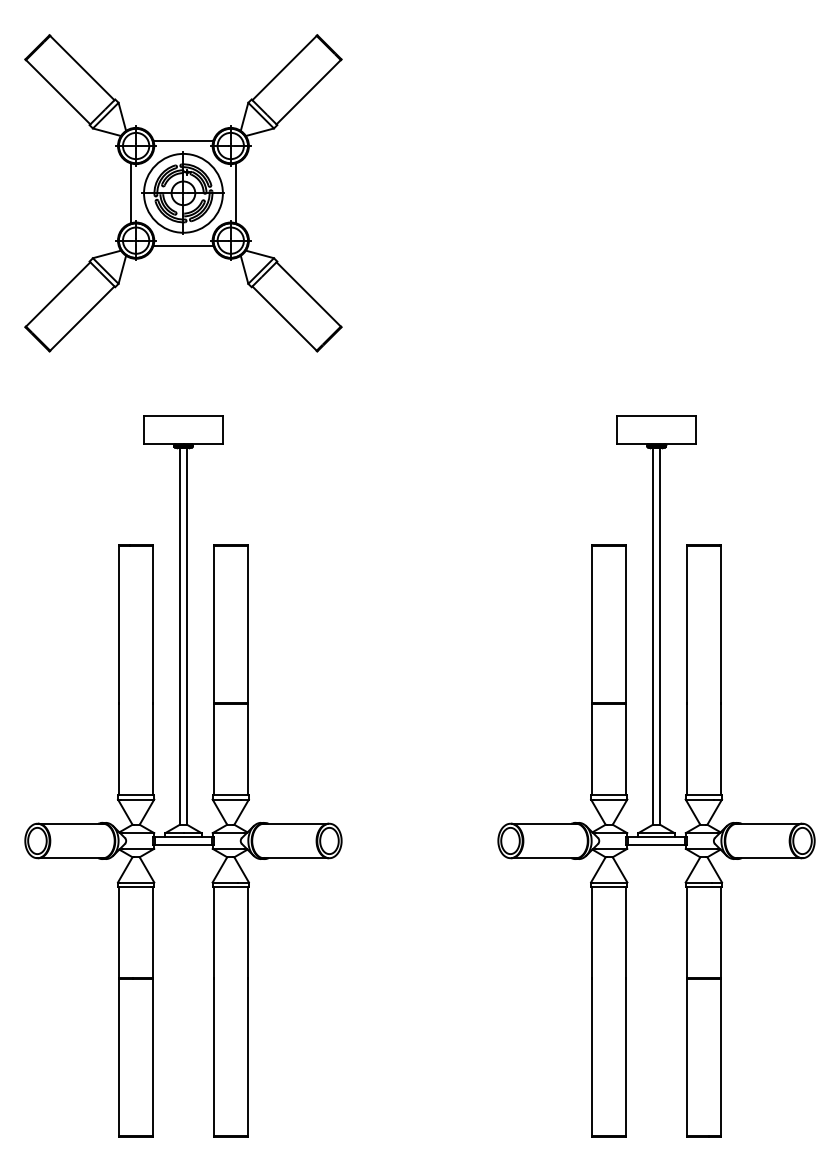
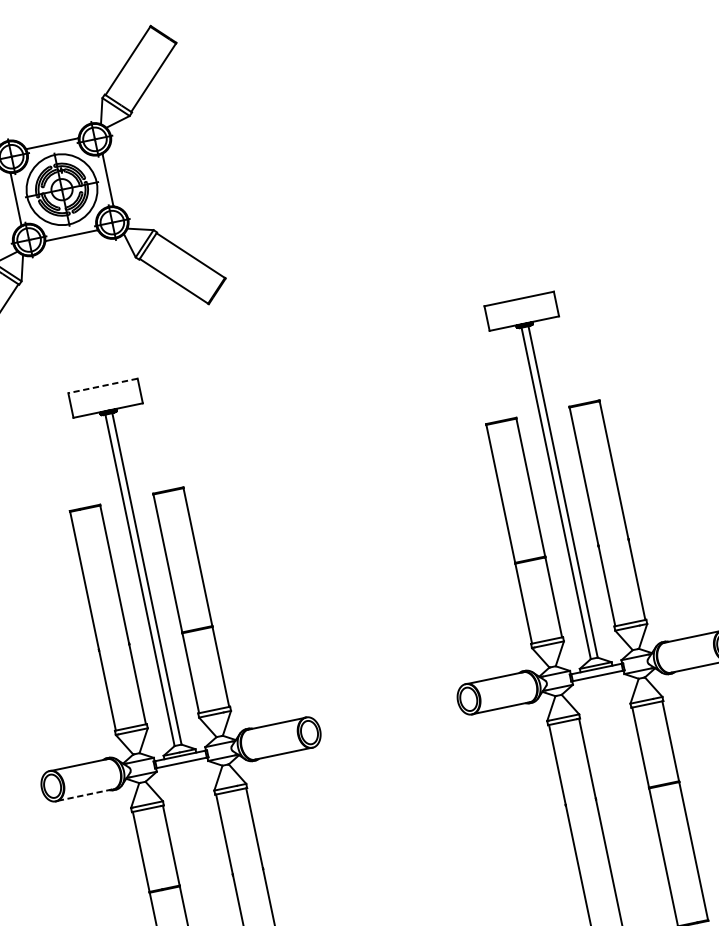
line: (182, 416) -> (102, 386), solid -> dashed
line: (72, 858) -> (86, 795), solid -> dashed

